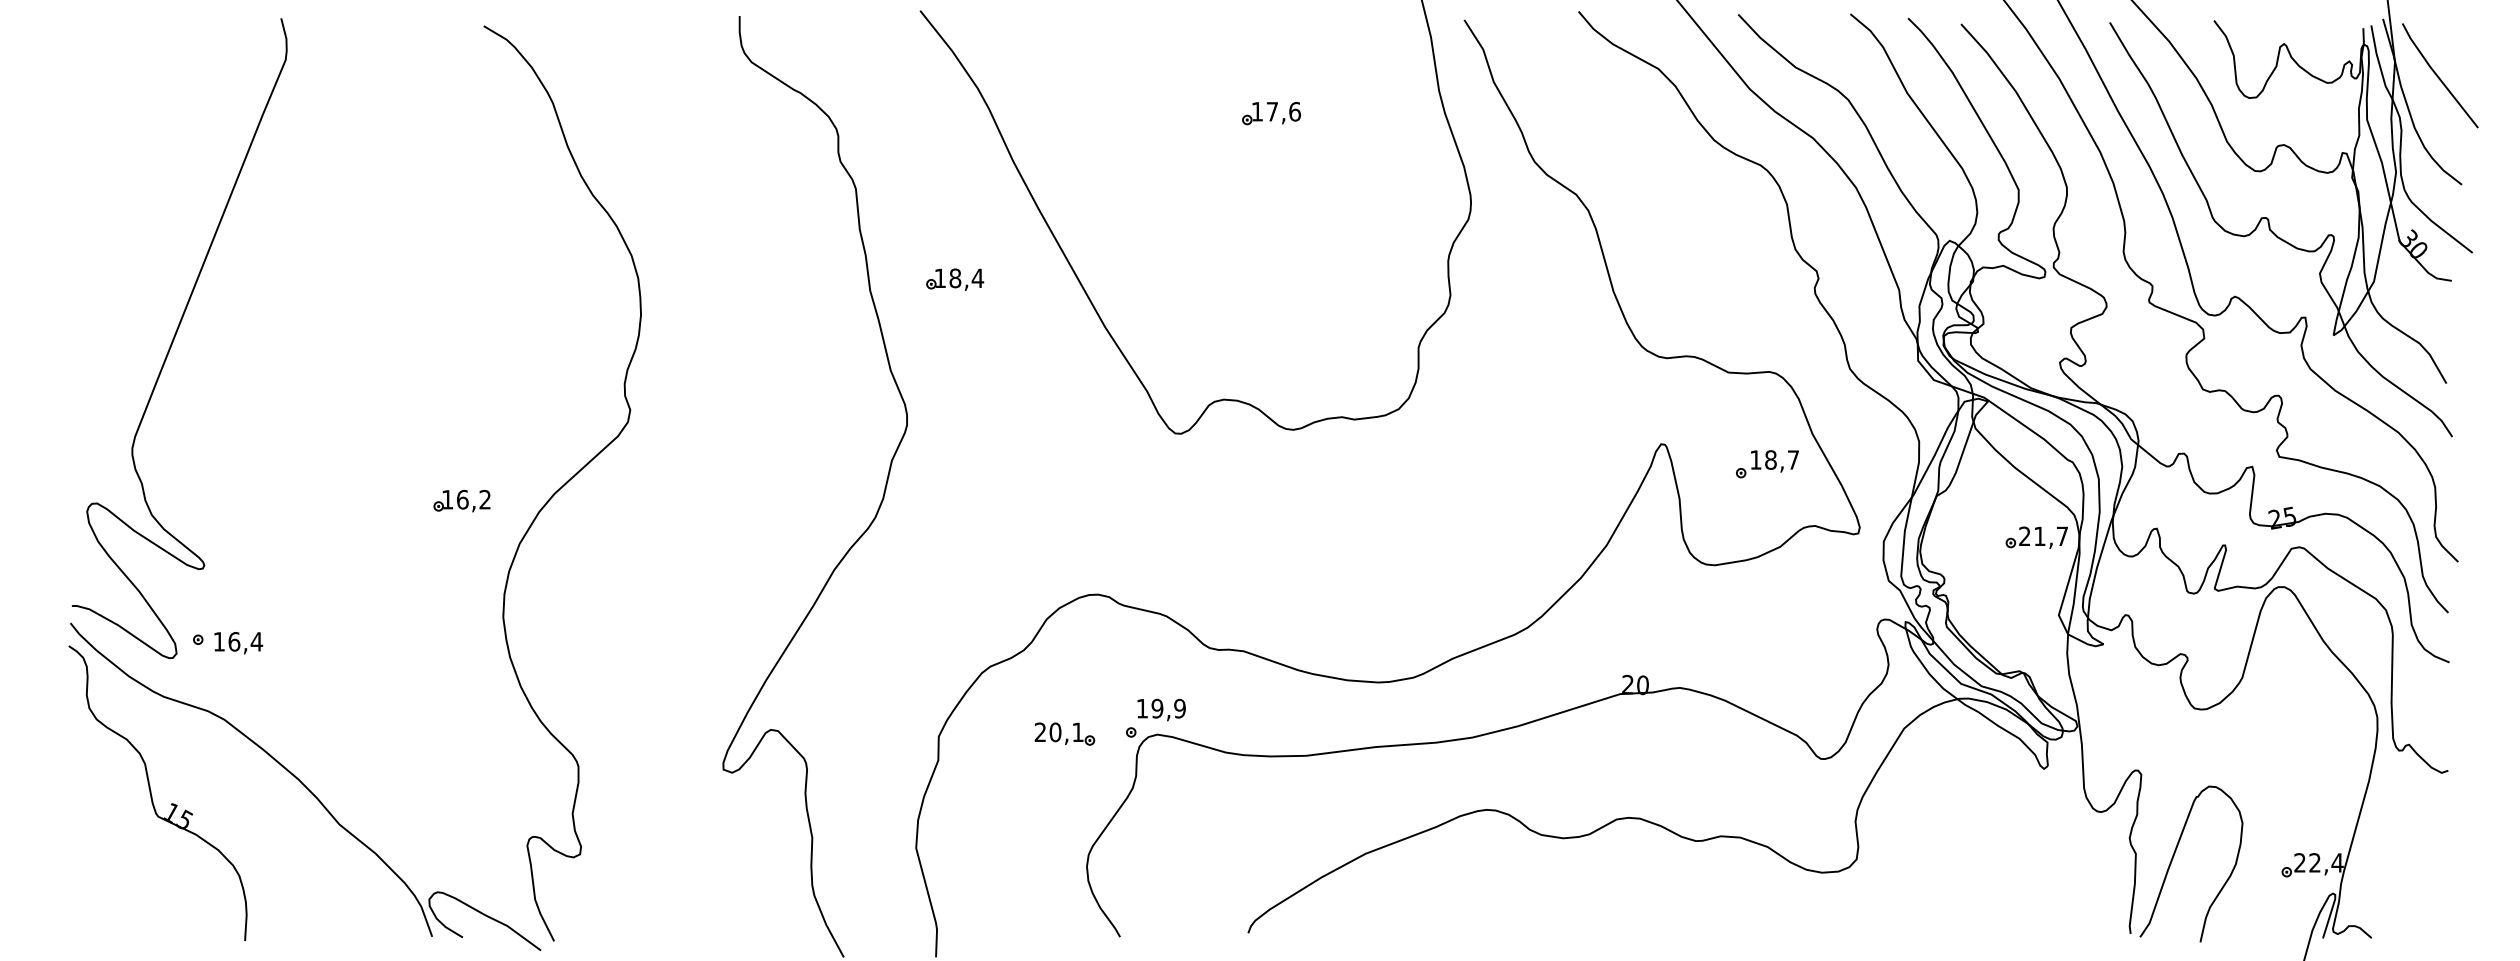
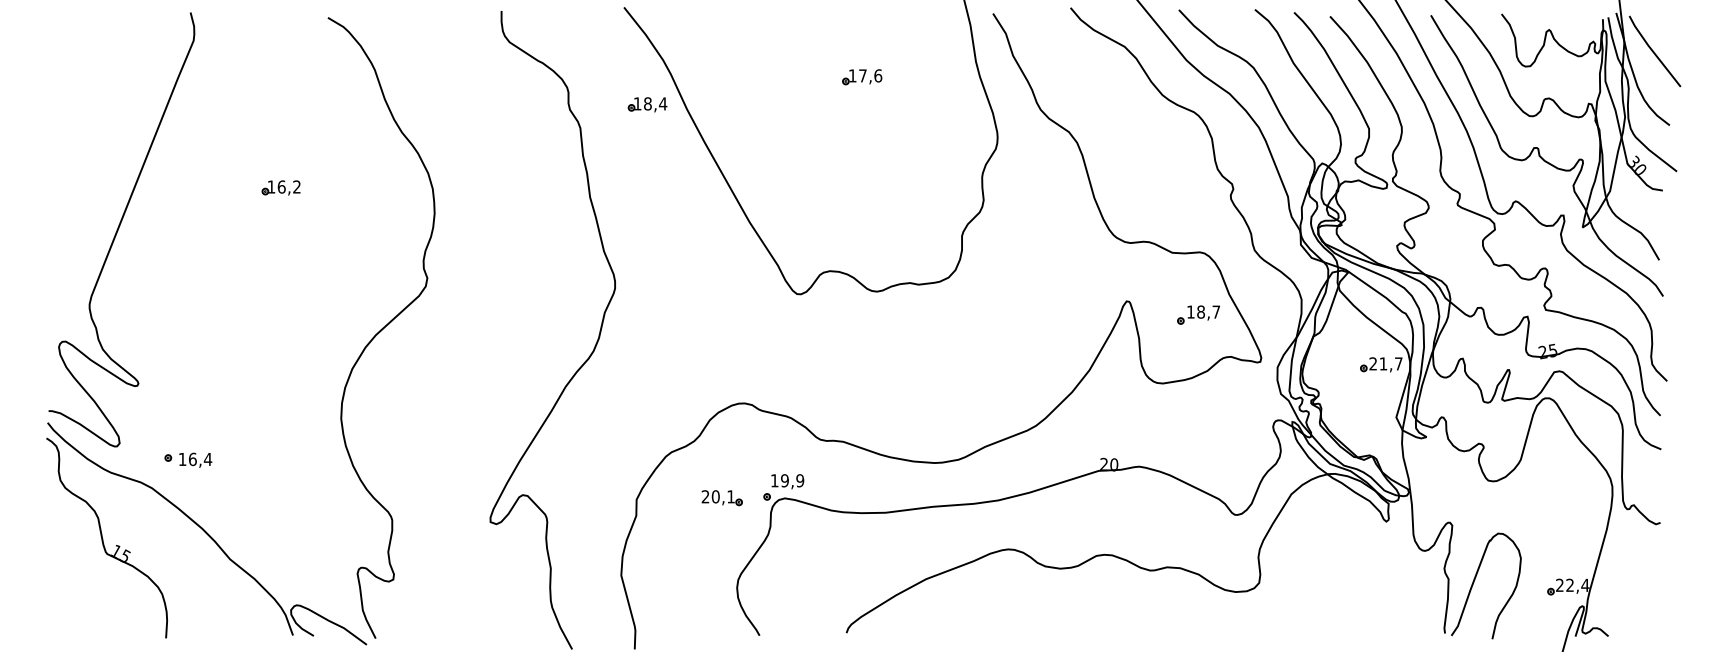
part: (954, 279) -> (647, 104), moved
part: (460, 500) -> (280, 187), moved
part: (227, 641) -> (188, 459), moved

